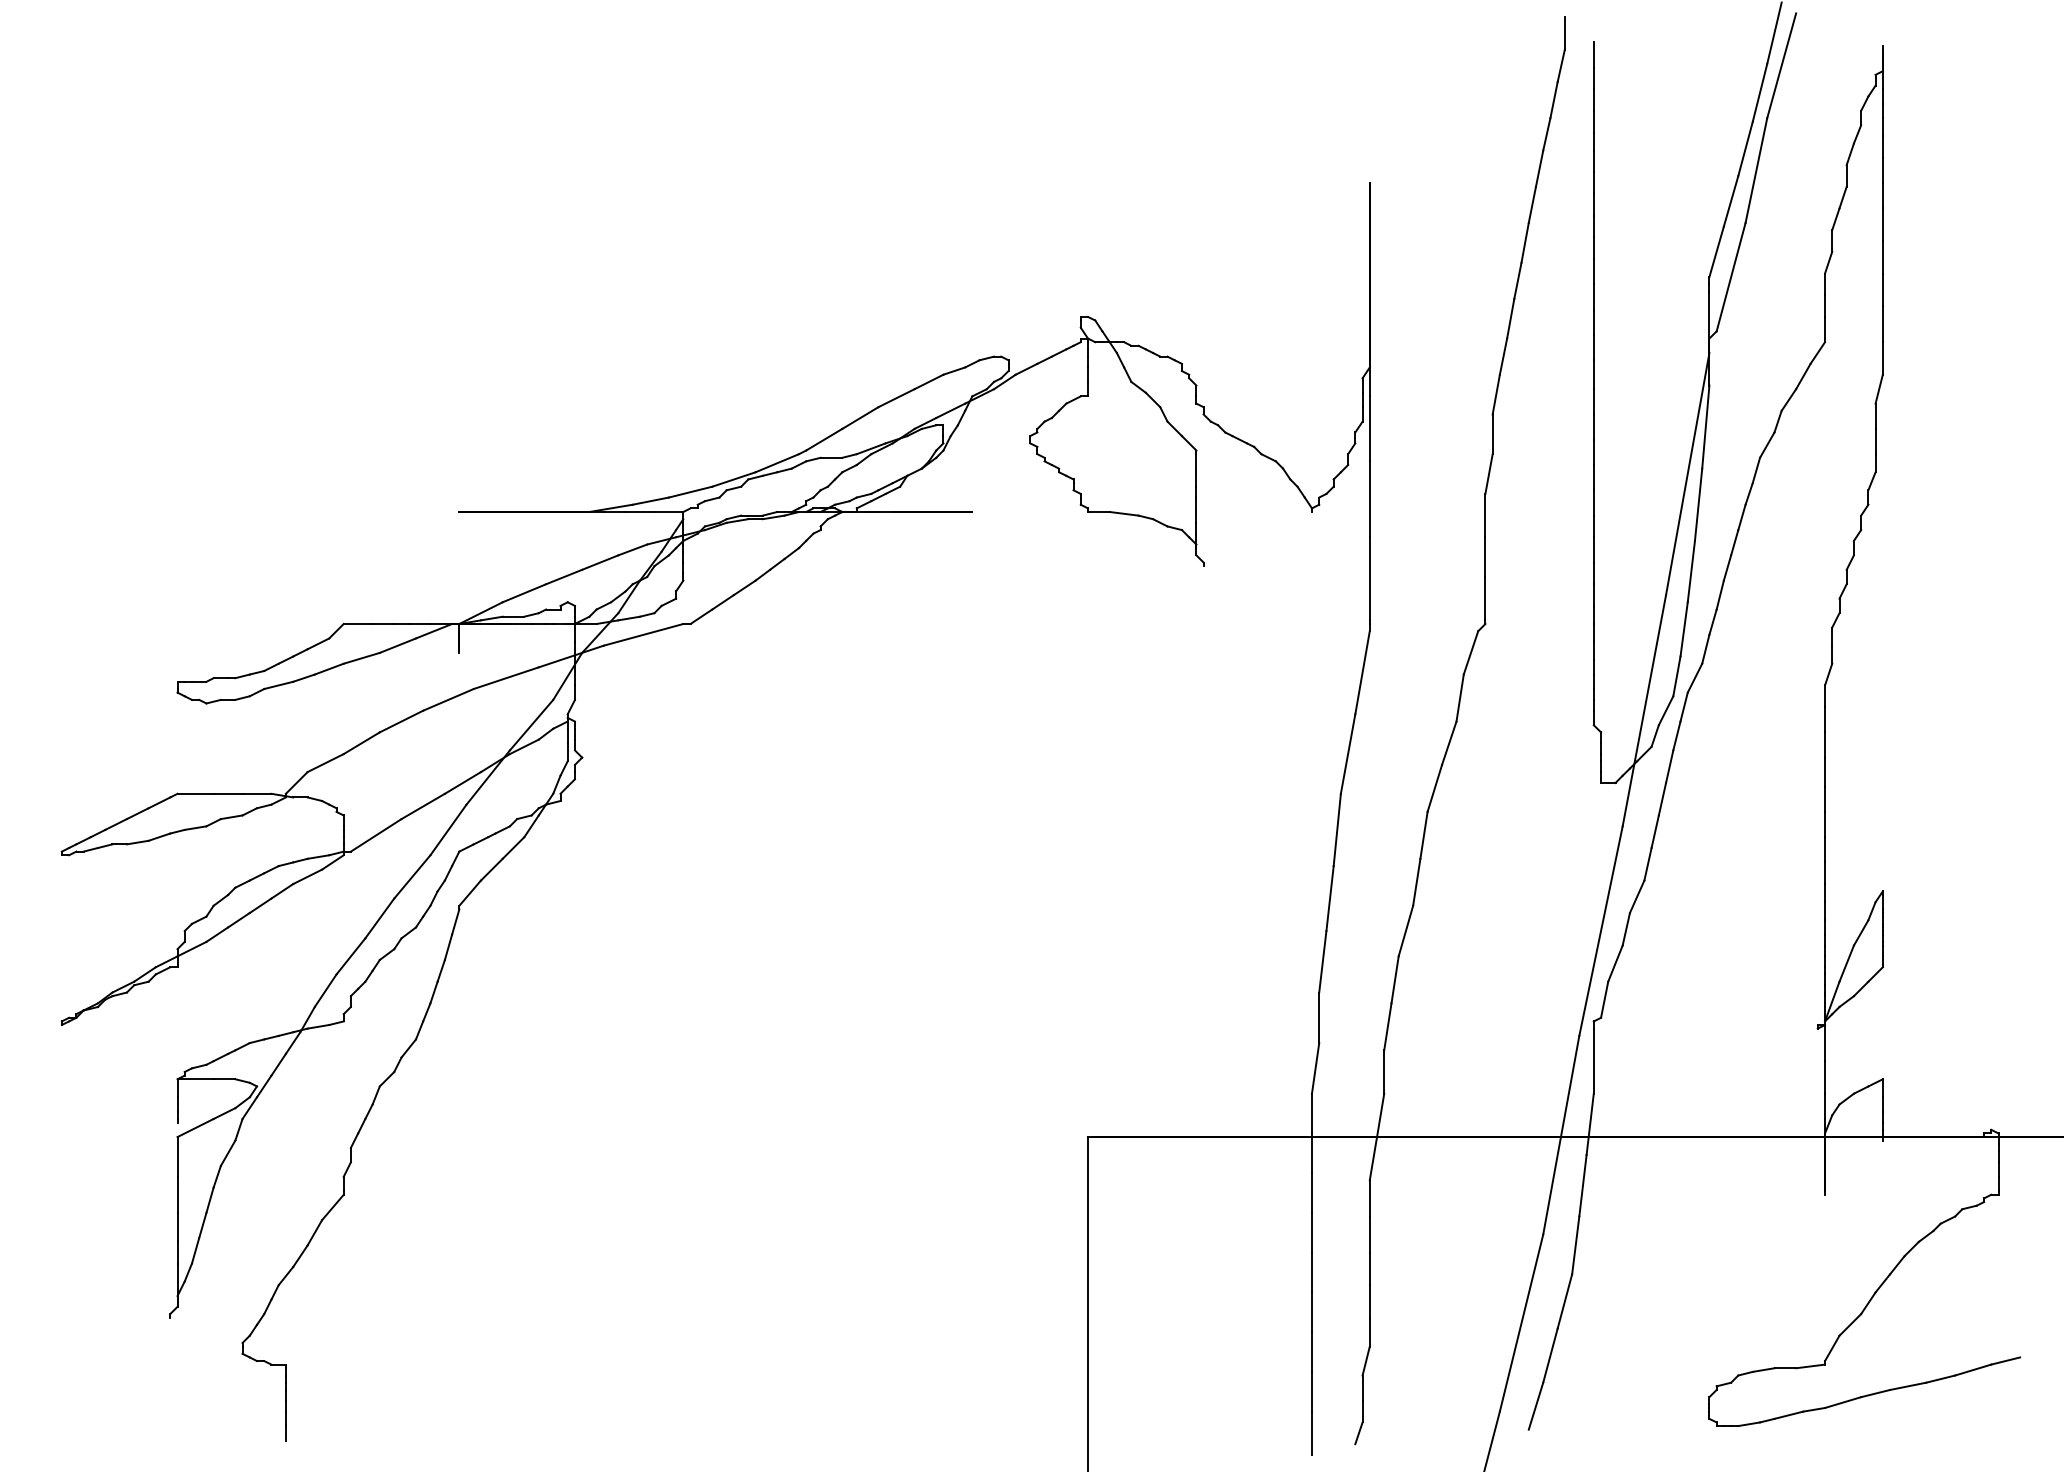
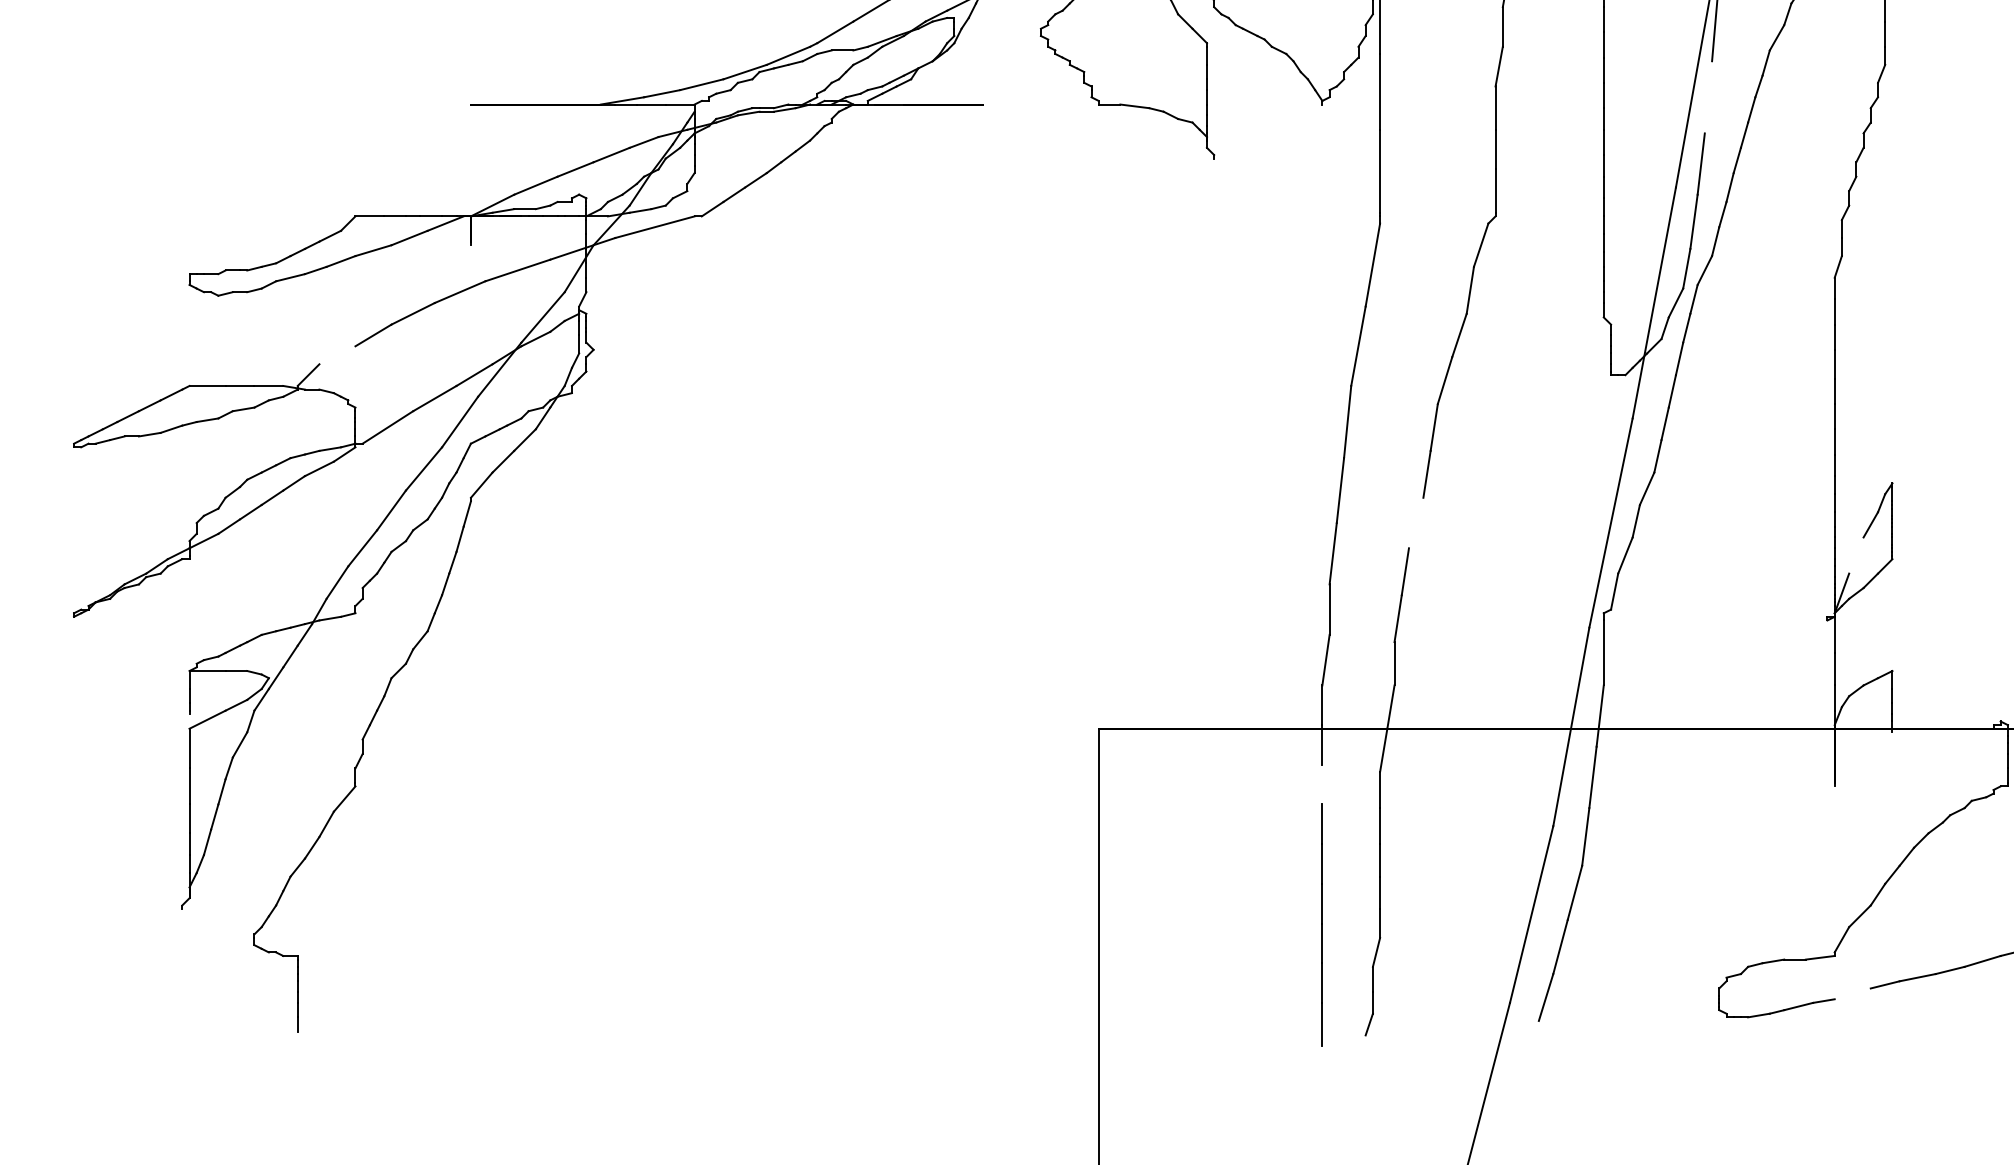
line: (1698, 504) -> (1708, 97), removed
line: (325, 763) -> (337, 355), removed
line: (1405, 930) -> (1415, 522), removed
line: (1846, 963) -> (1856, 555), removed
line: (1311, 1192) -> (1321, 784), removed
line: (1843, 1402) -> (1853, 993), removed

